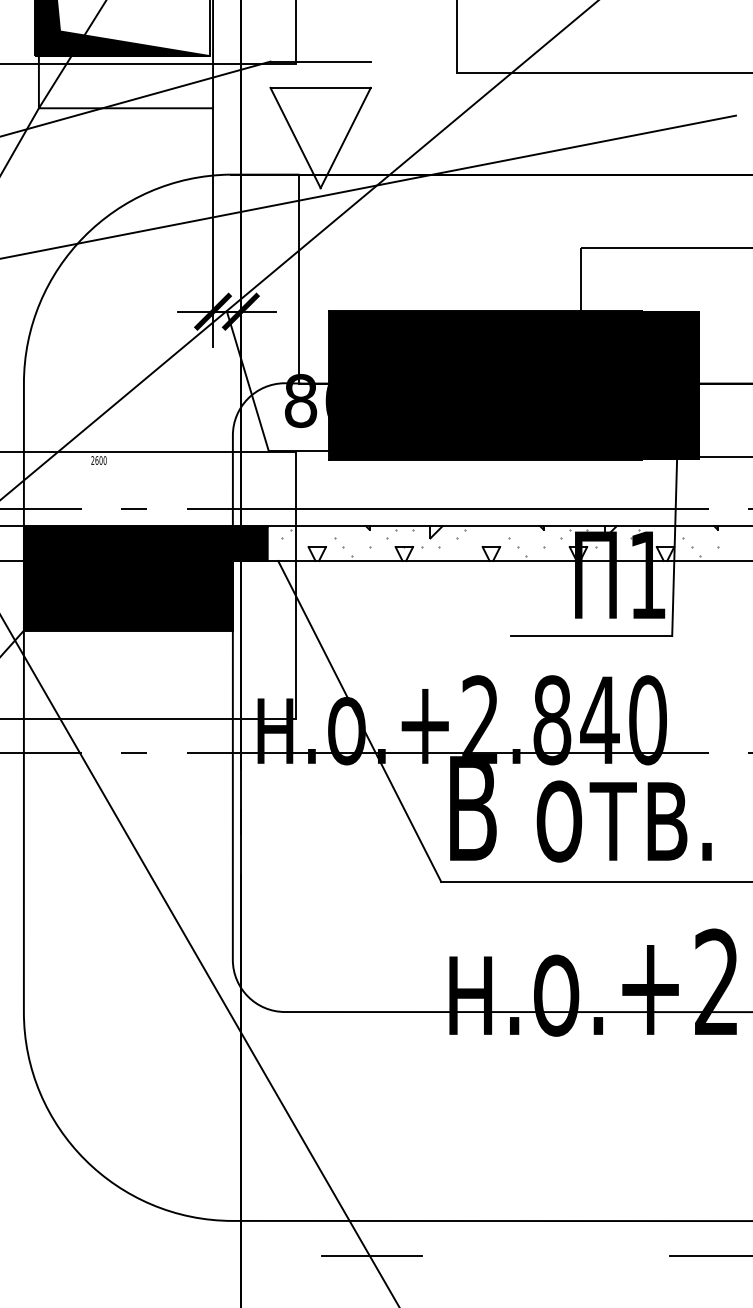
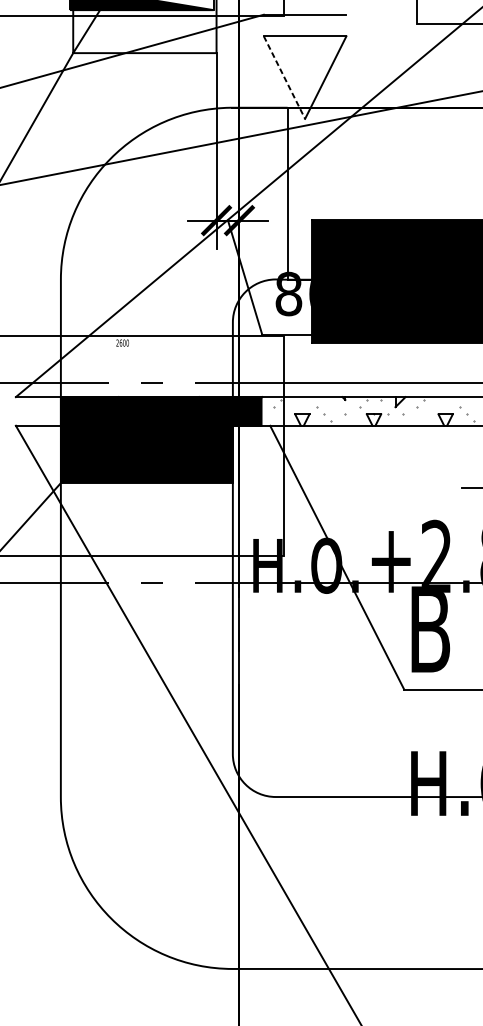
line: (295, 138) -> (284, 78), solid -> dashed
line: (371, 1255) -> (346, 997), removed

